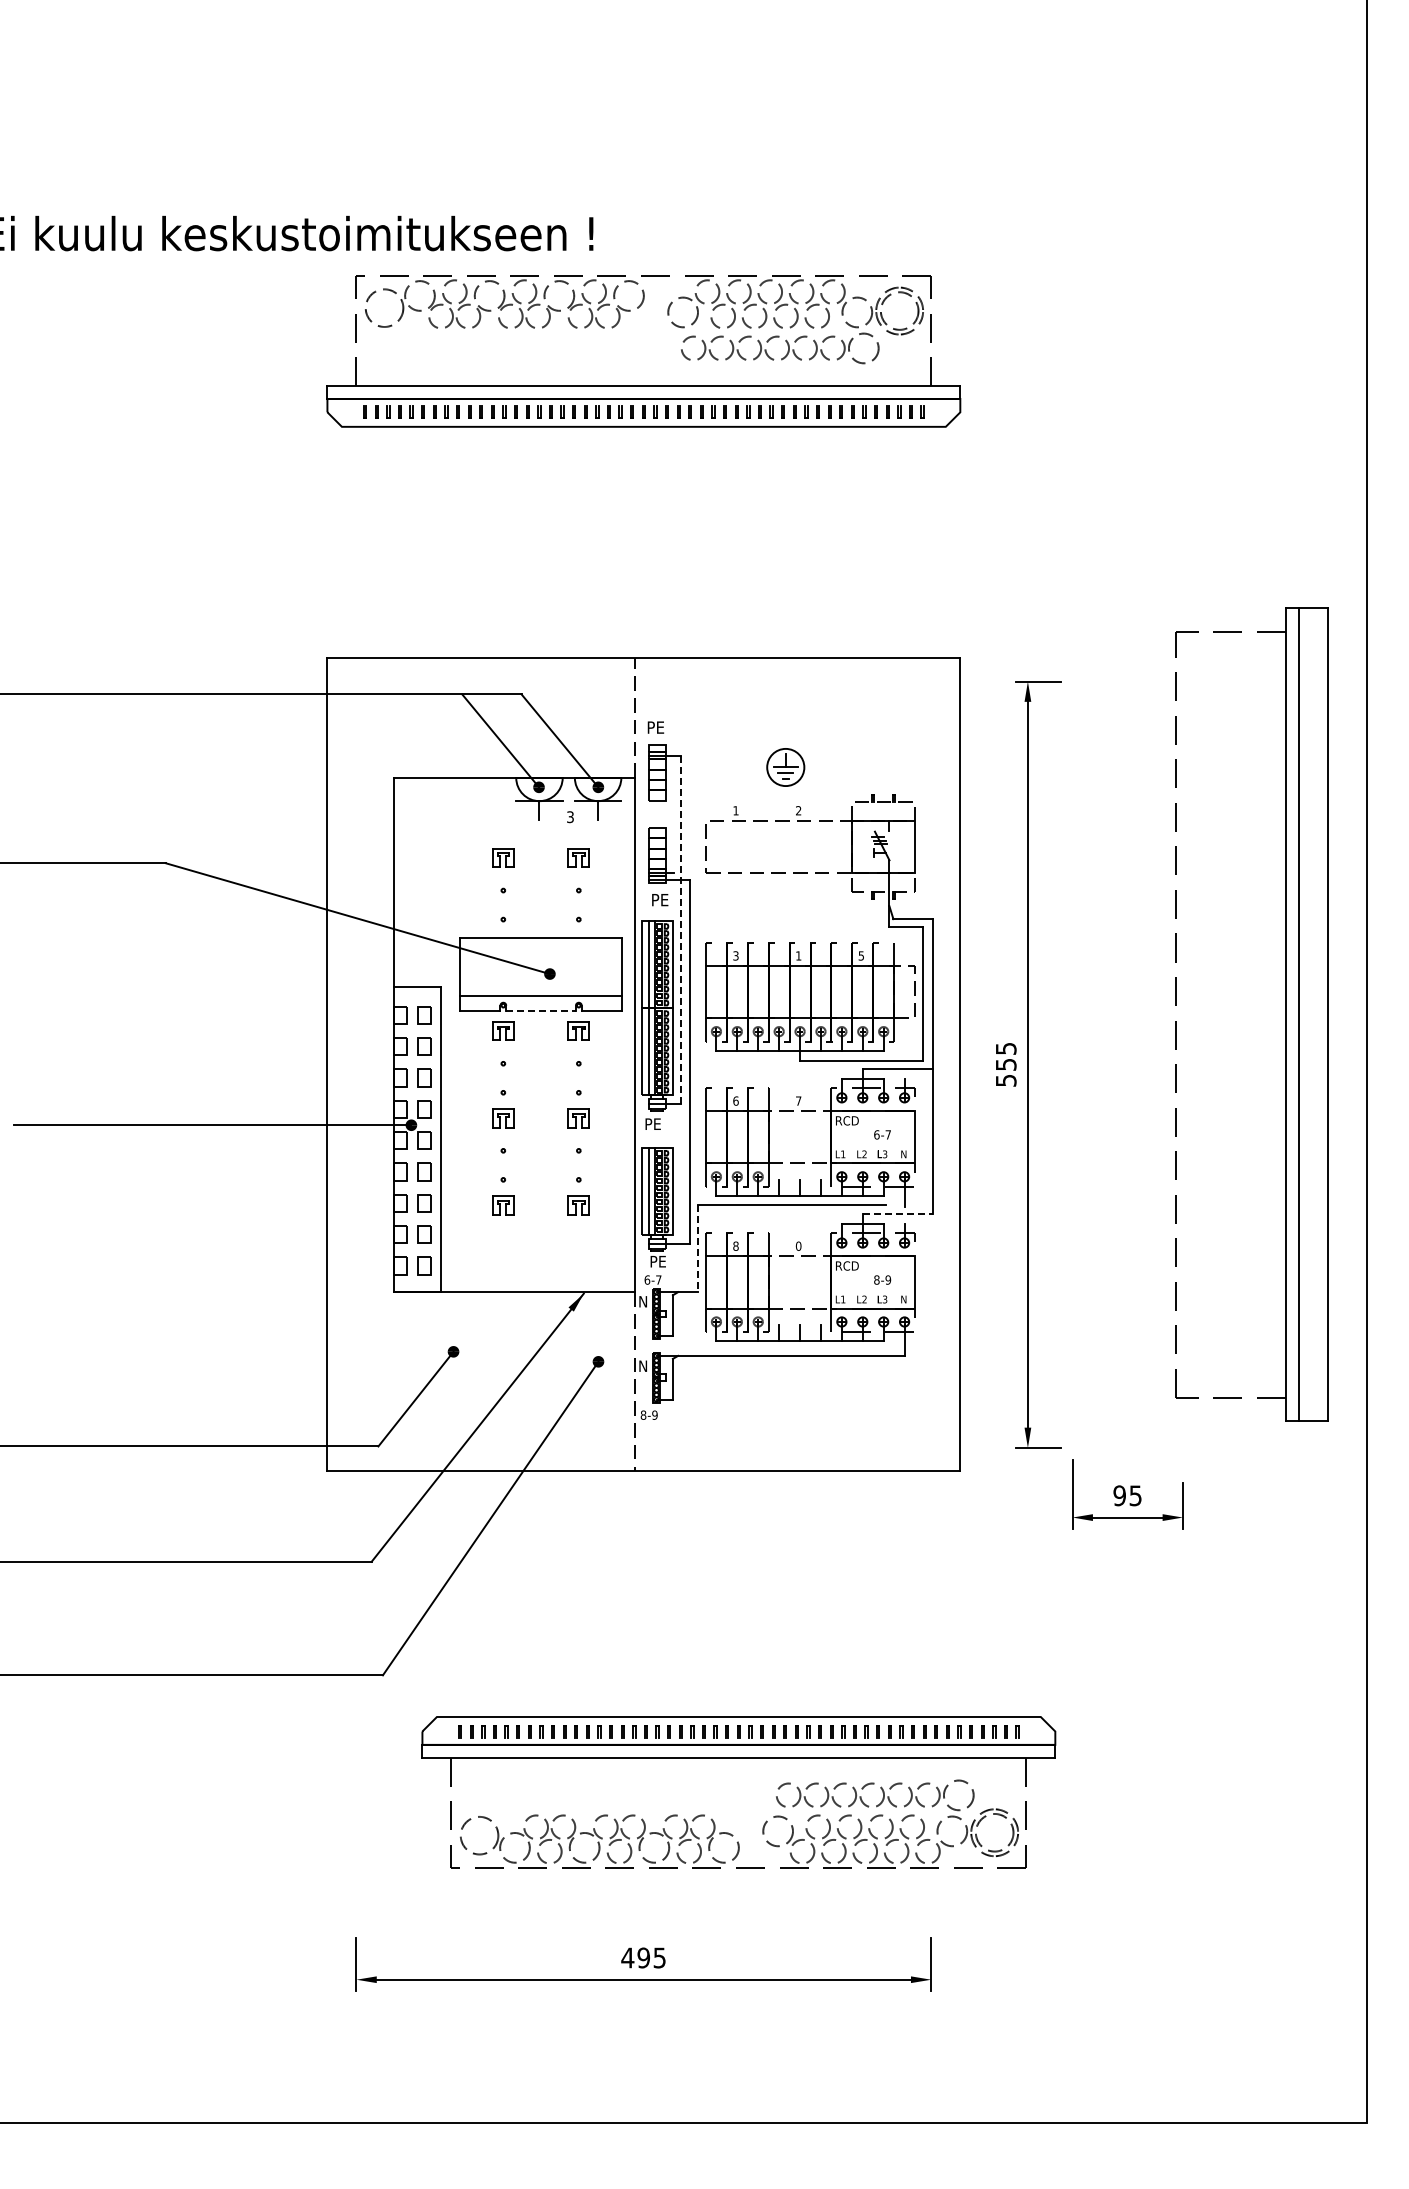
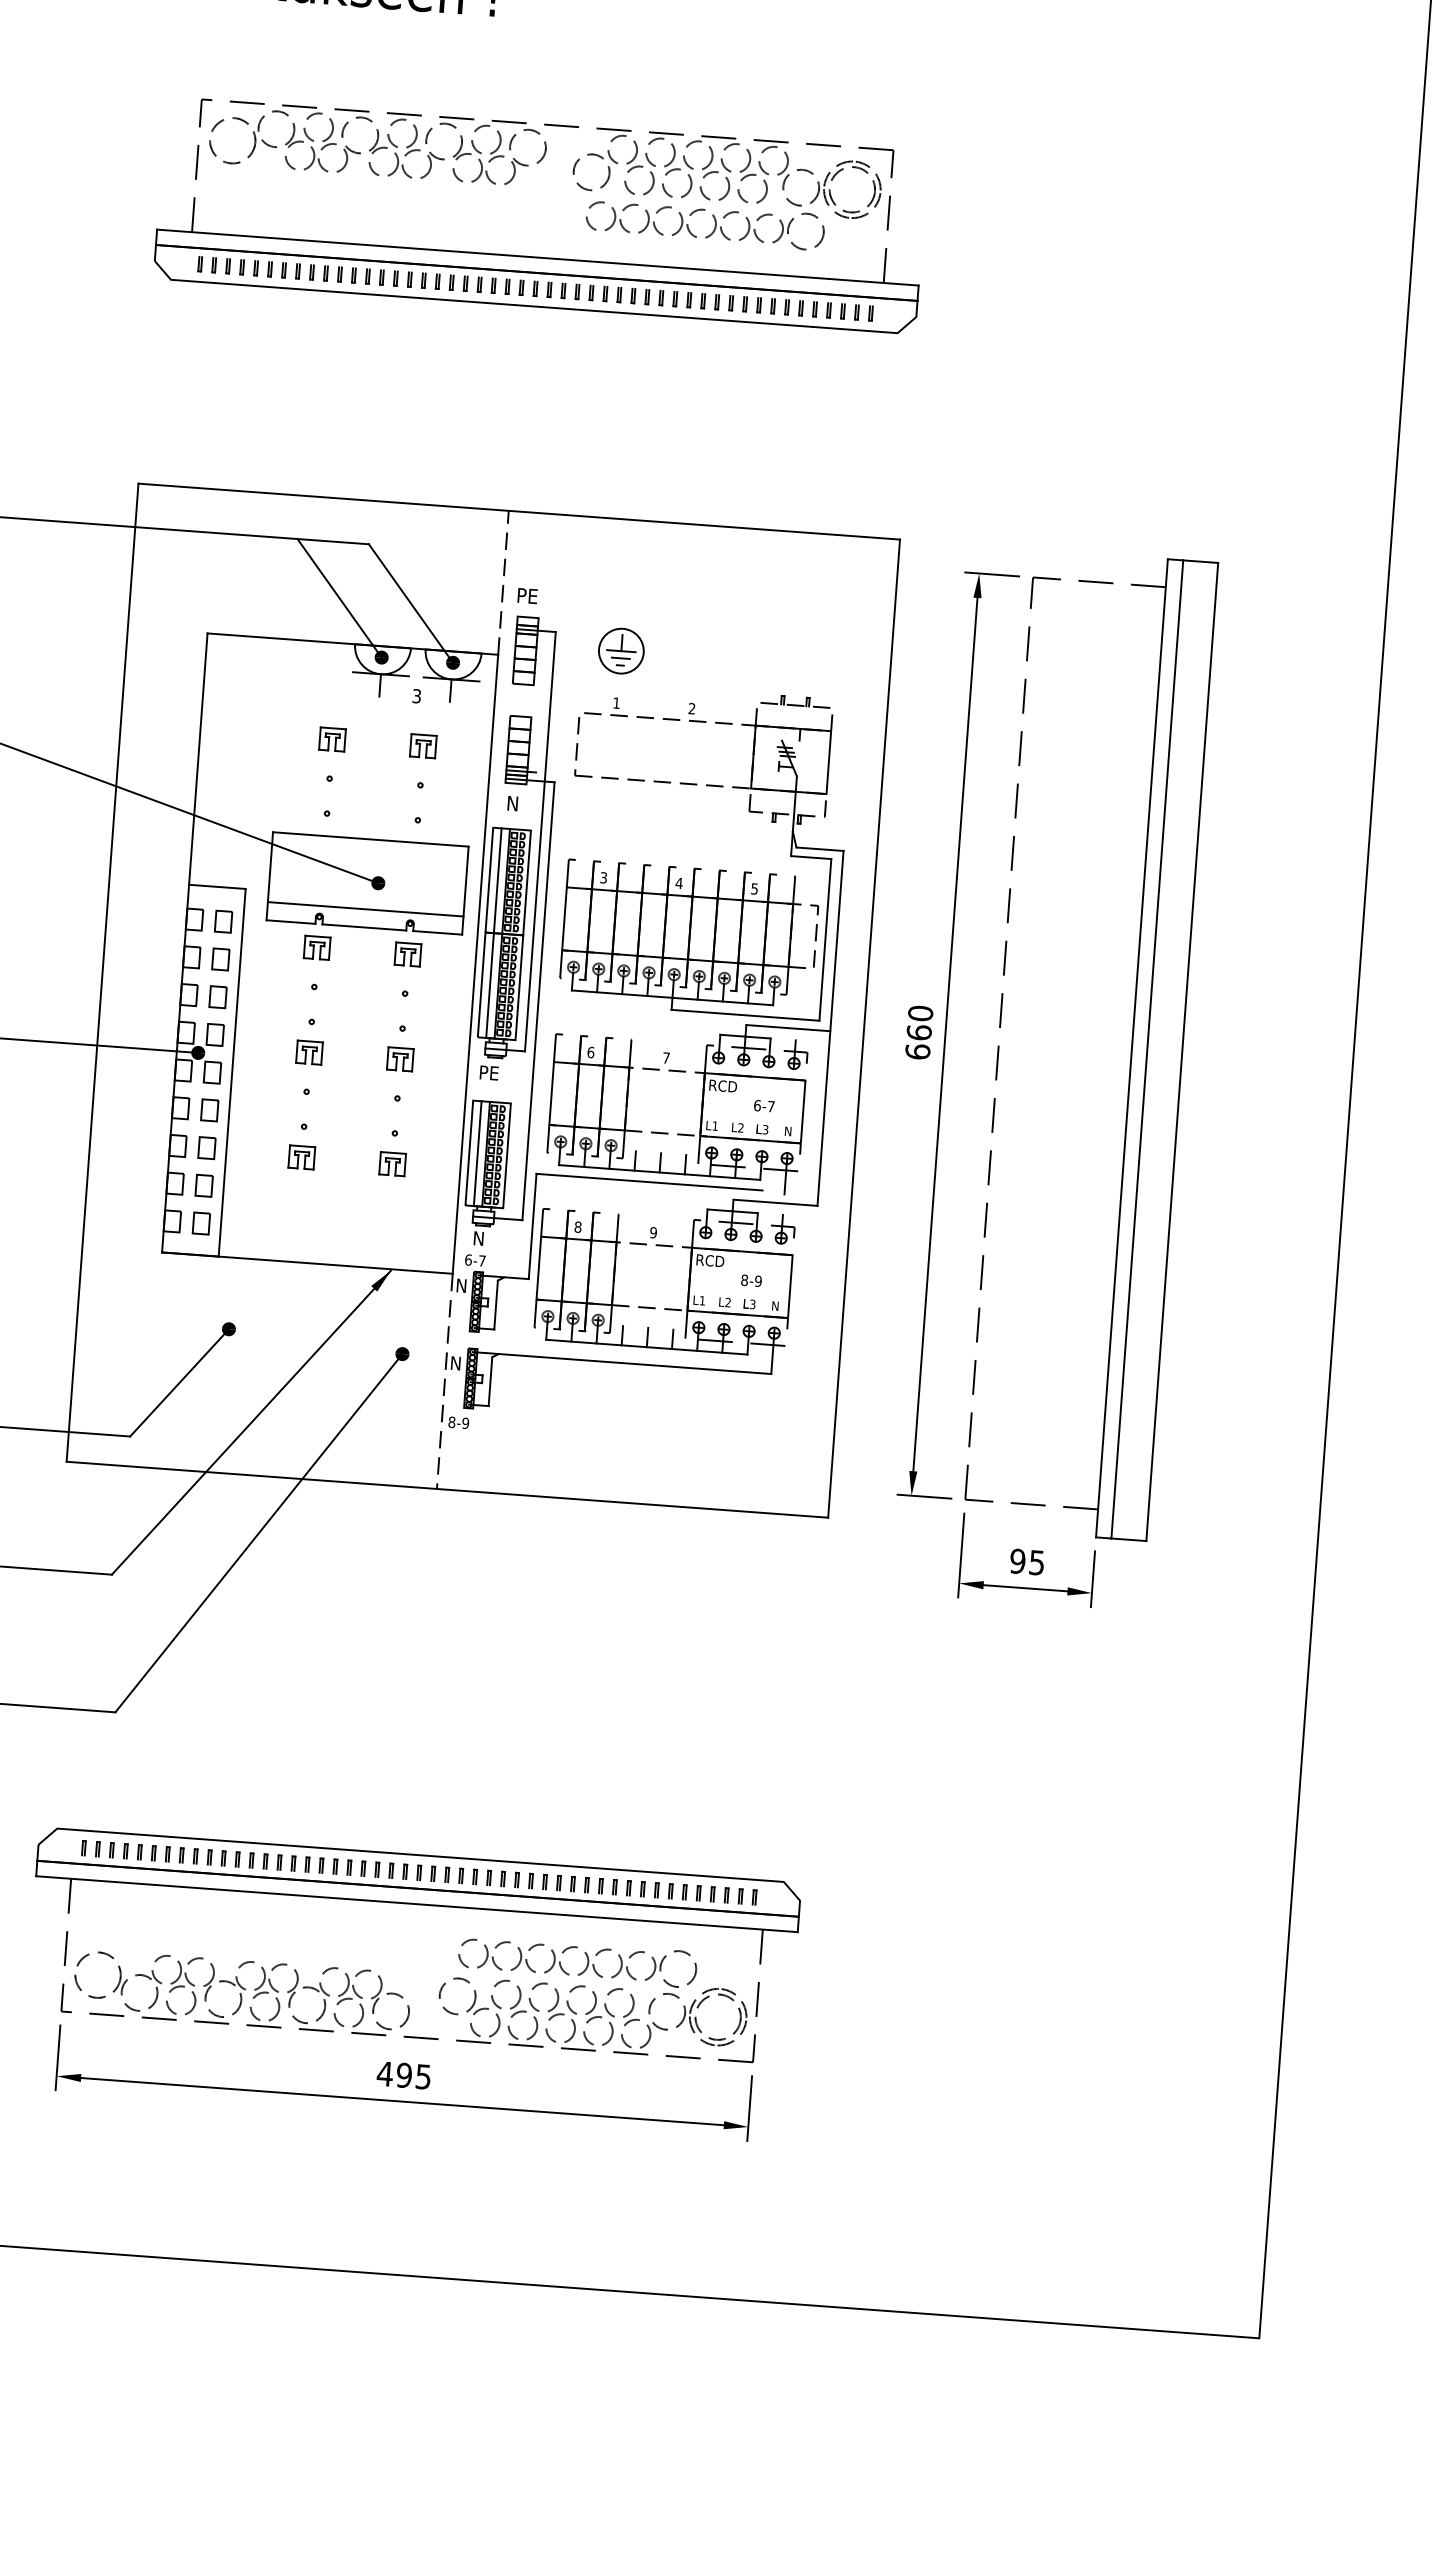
part: (643, 385) -> (537, 256), moved
part: (785, 767) -> (621, 651), moved
text: (660, 900) -> (517, 804), PE -> N
line: (681, 930) -> (540, 842), dashed -> solid
text: (798, 955) -> (679, 882), 1 -> 4
line: (541, 1011) -> (364, 927), dashed -> solid
part: (1285, 1014) -> (1131, 1047), moved
text: (1005, 1064) -> (918, 1032), 555 -> 660
line: (897, 1214) -> (775, 1203), dashed -> solid
text: (798, 1245) -> (653, 1231), 0 -> 9
line: (698, 1248) -> (532, 1226), dashed -> solid
text: (658, 1261) -> (483, 1238), PE -> N
part: (738, 1758) -> (416, 1905), moved

